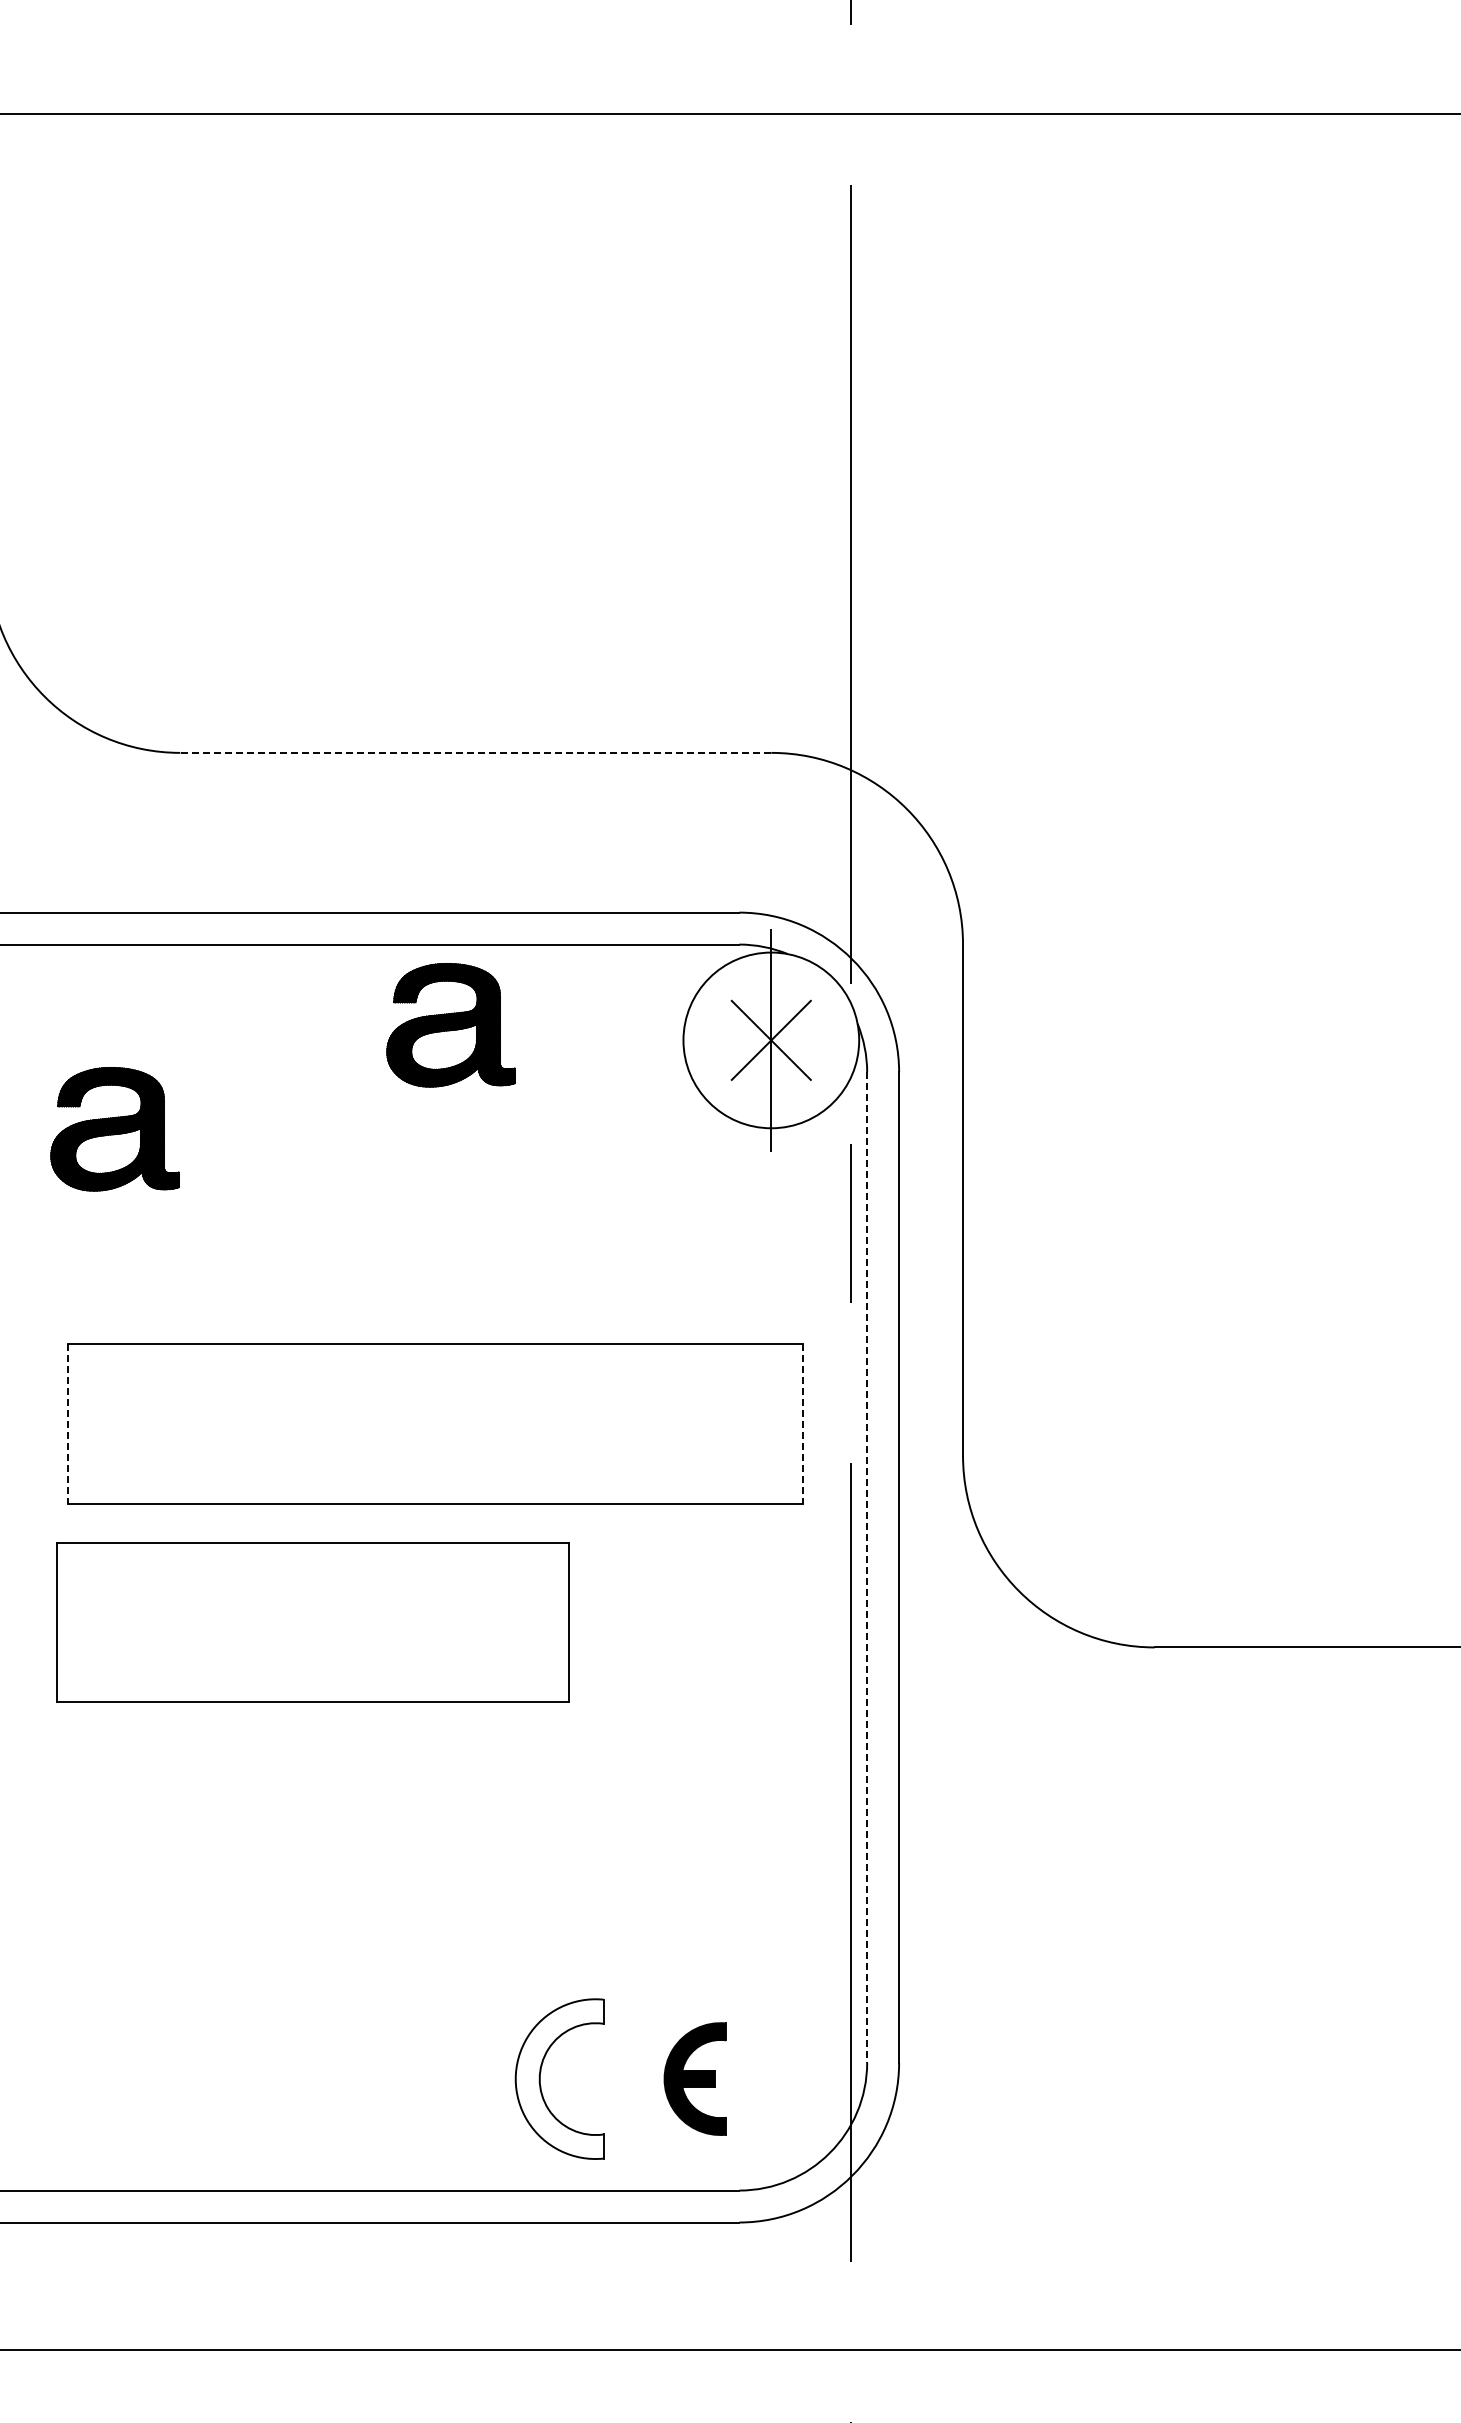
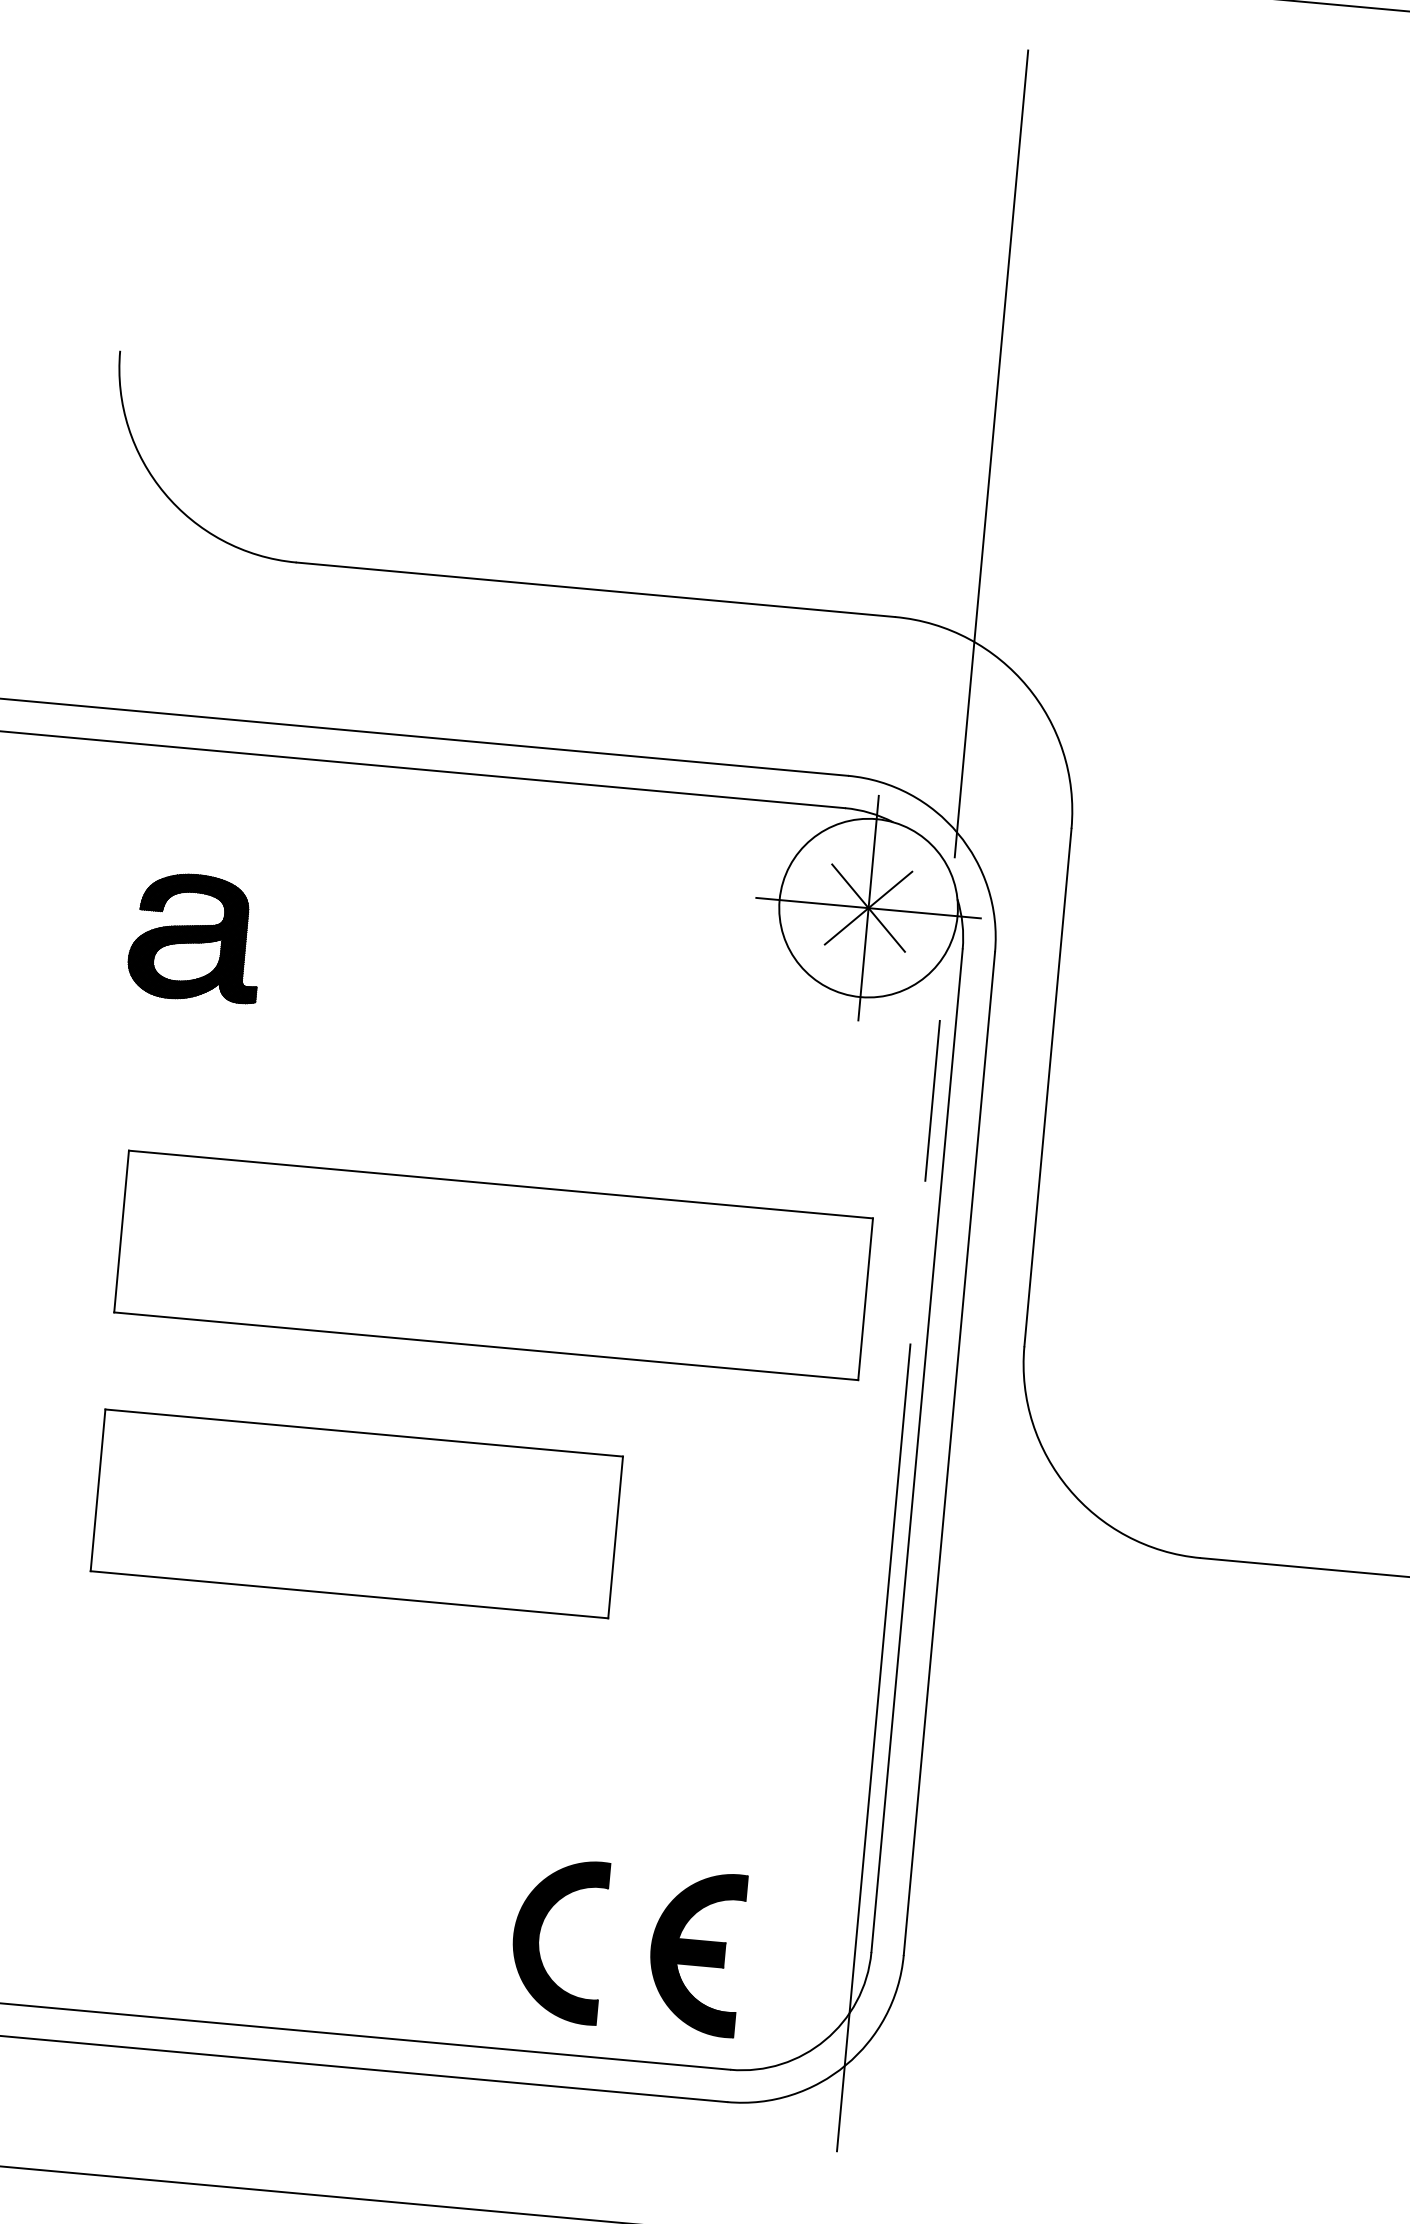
line: (475, 752) -> (595, 589), dashed -> solid
part: (450, 1025) -> (545, 863), removed
line: (771, 1040) -> (868, 908), added
line: (68, 1423) -> (121, 1231), dashed -> solid
line: (803, 1423) -> (865, 1298), dashed -> solid
line: (867, 1568) -> (917, 1451), dashed -> solid
part: (312, 1622) -> (356, 1513), moved
fill: (559, 2078) -> (558, 1939), added
part: (694, 2078) -> (695, 1952), size x1.43

